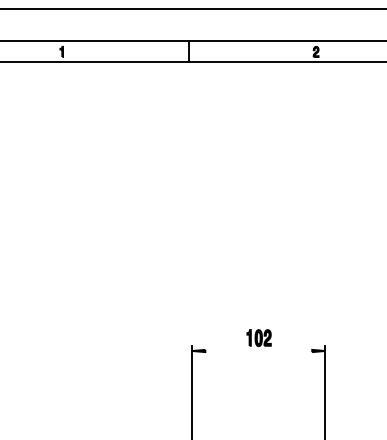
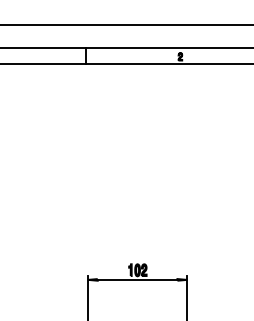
line: (258, 351) -> (137, 280), added

